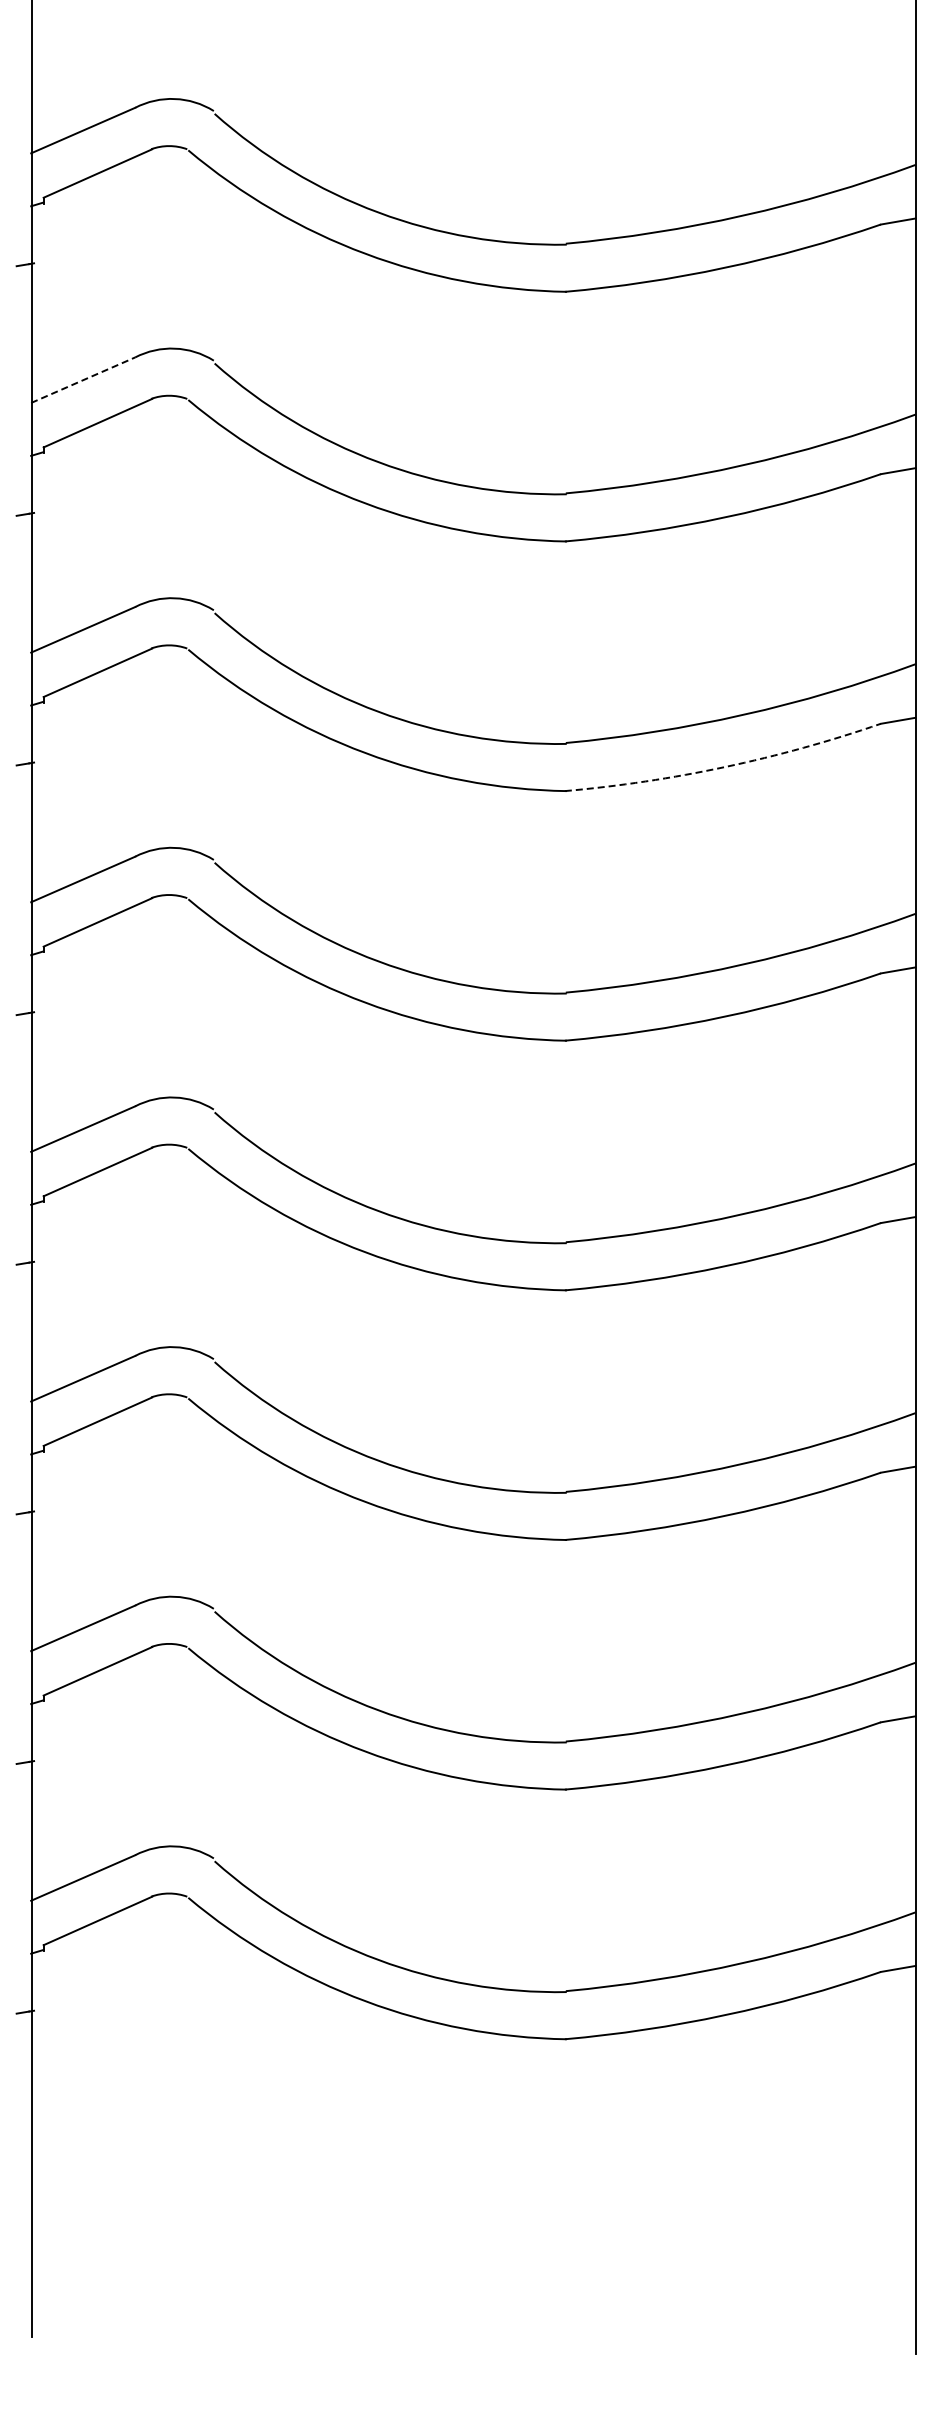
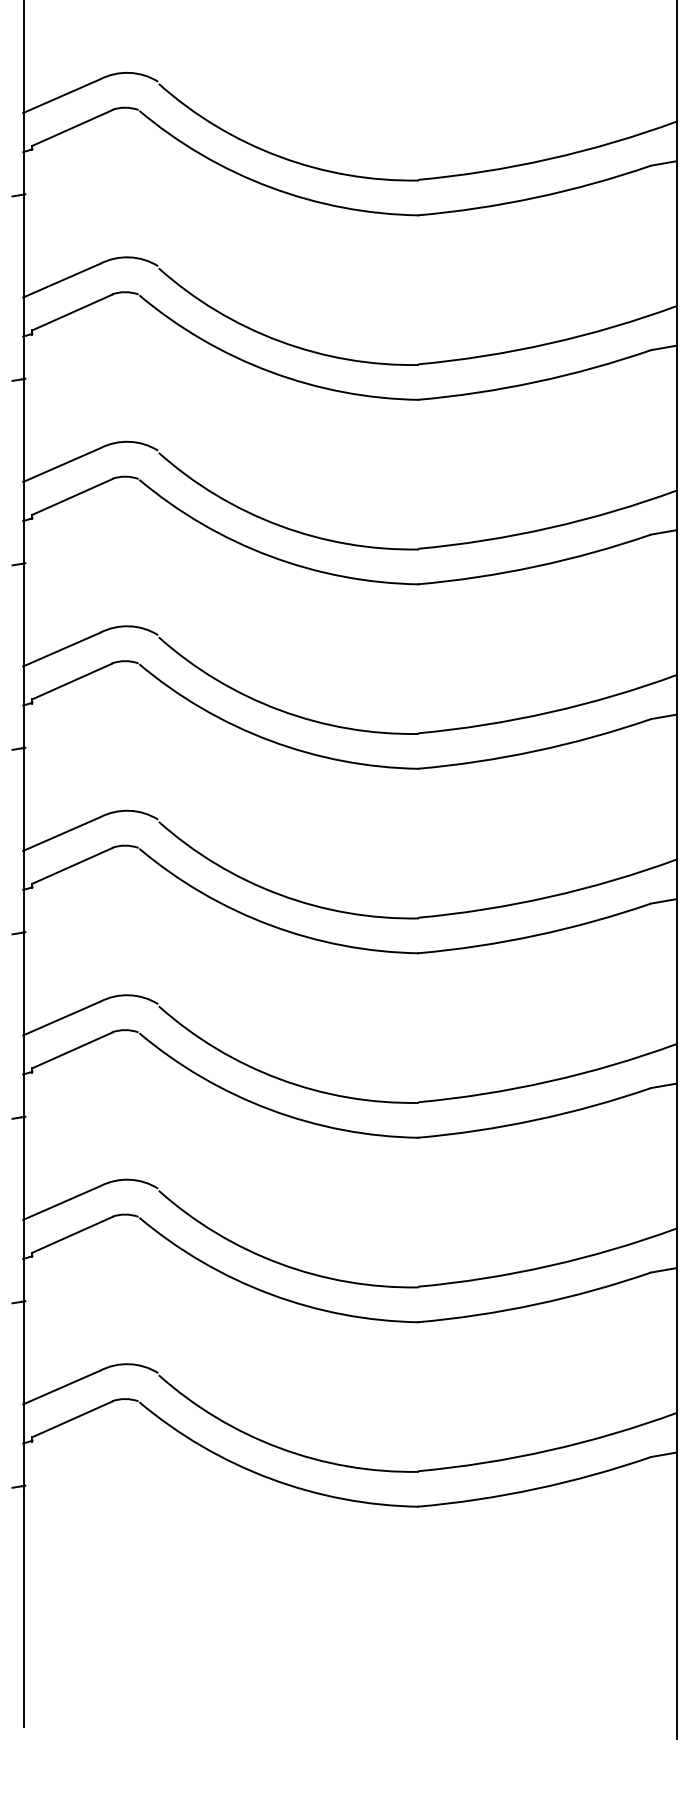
line: (83, 380) -> (61, 280), dashed -> solid
arc: (724, 767) -> (535, 566), dashed -> solid

